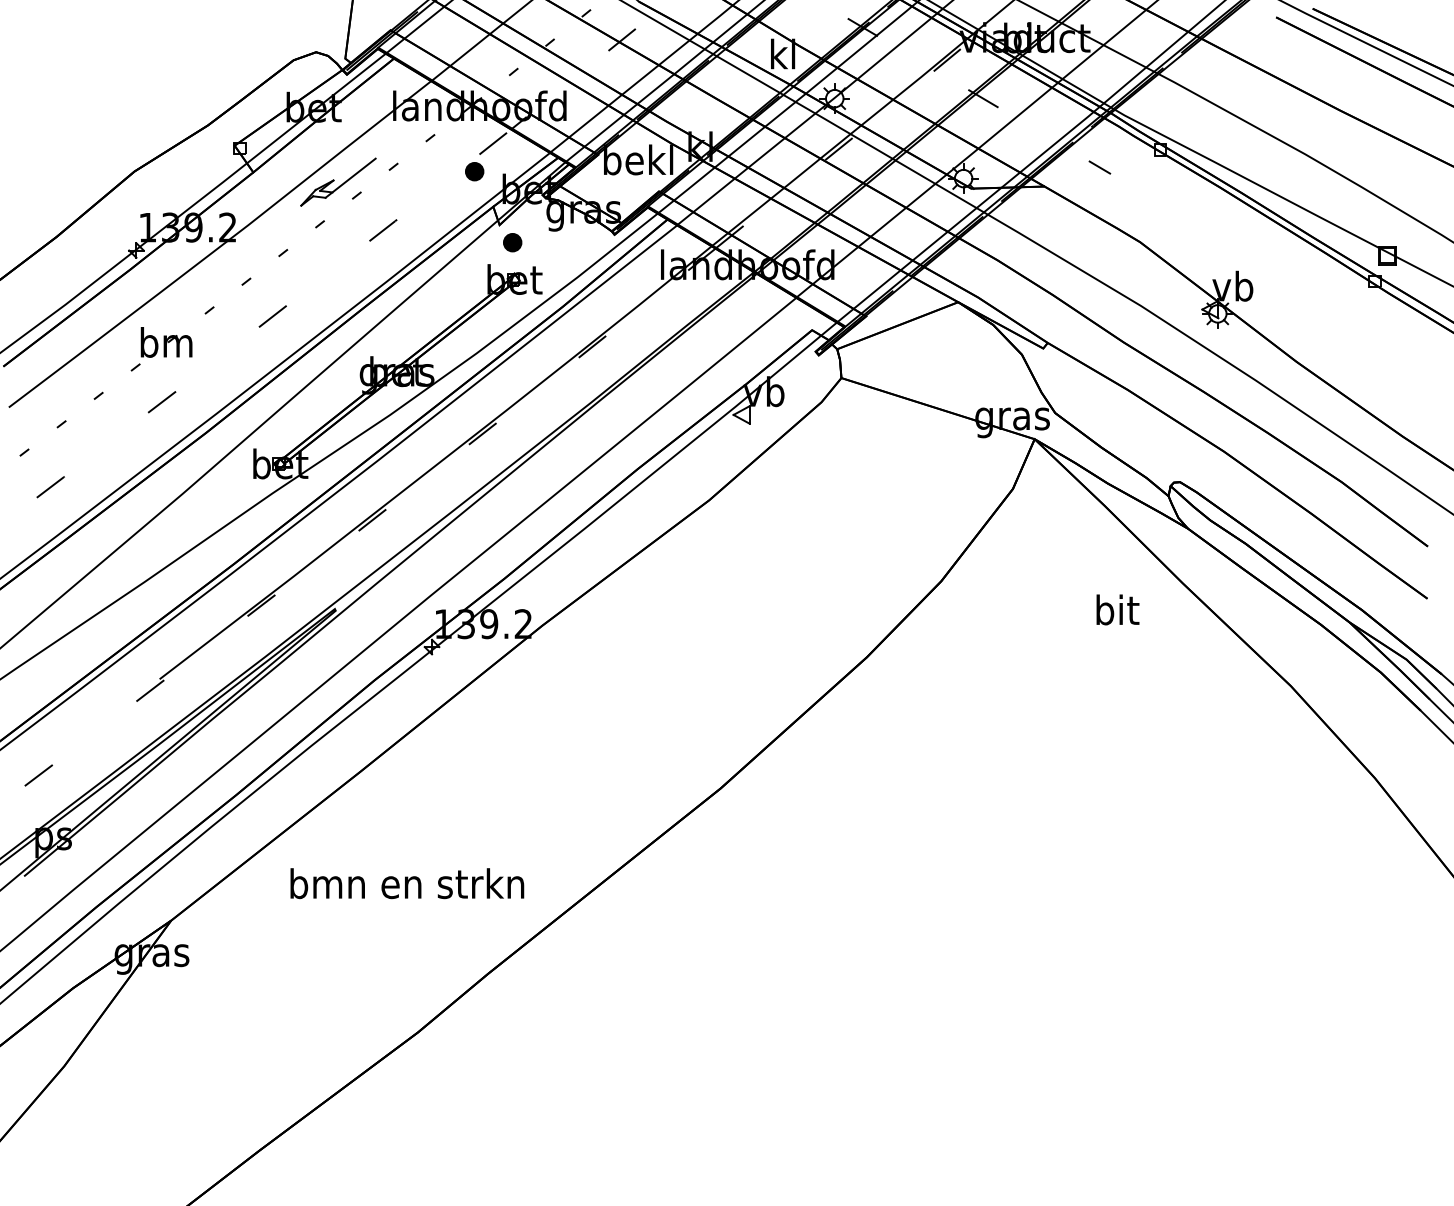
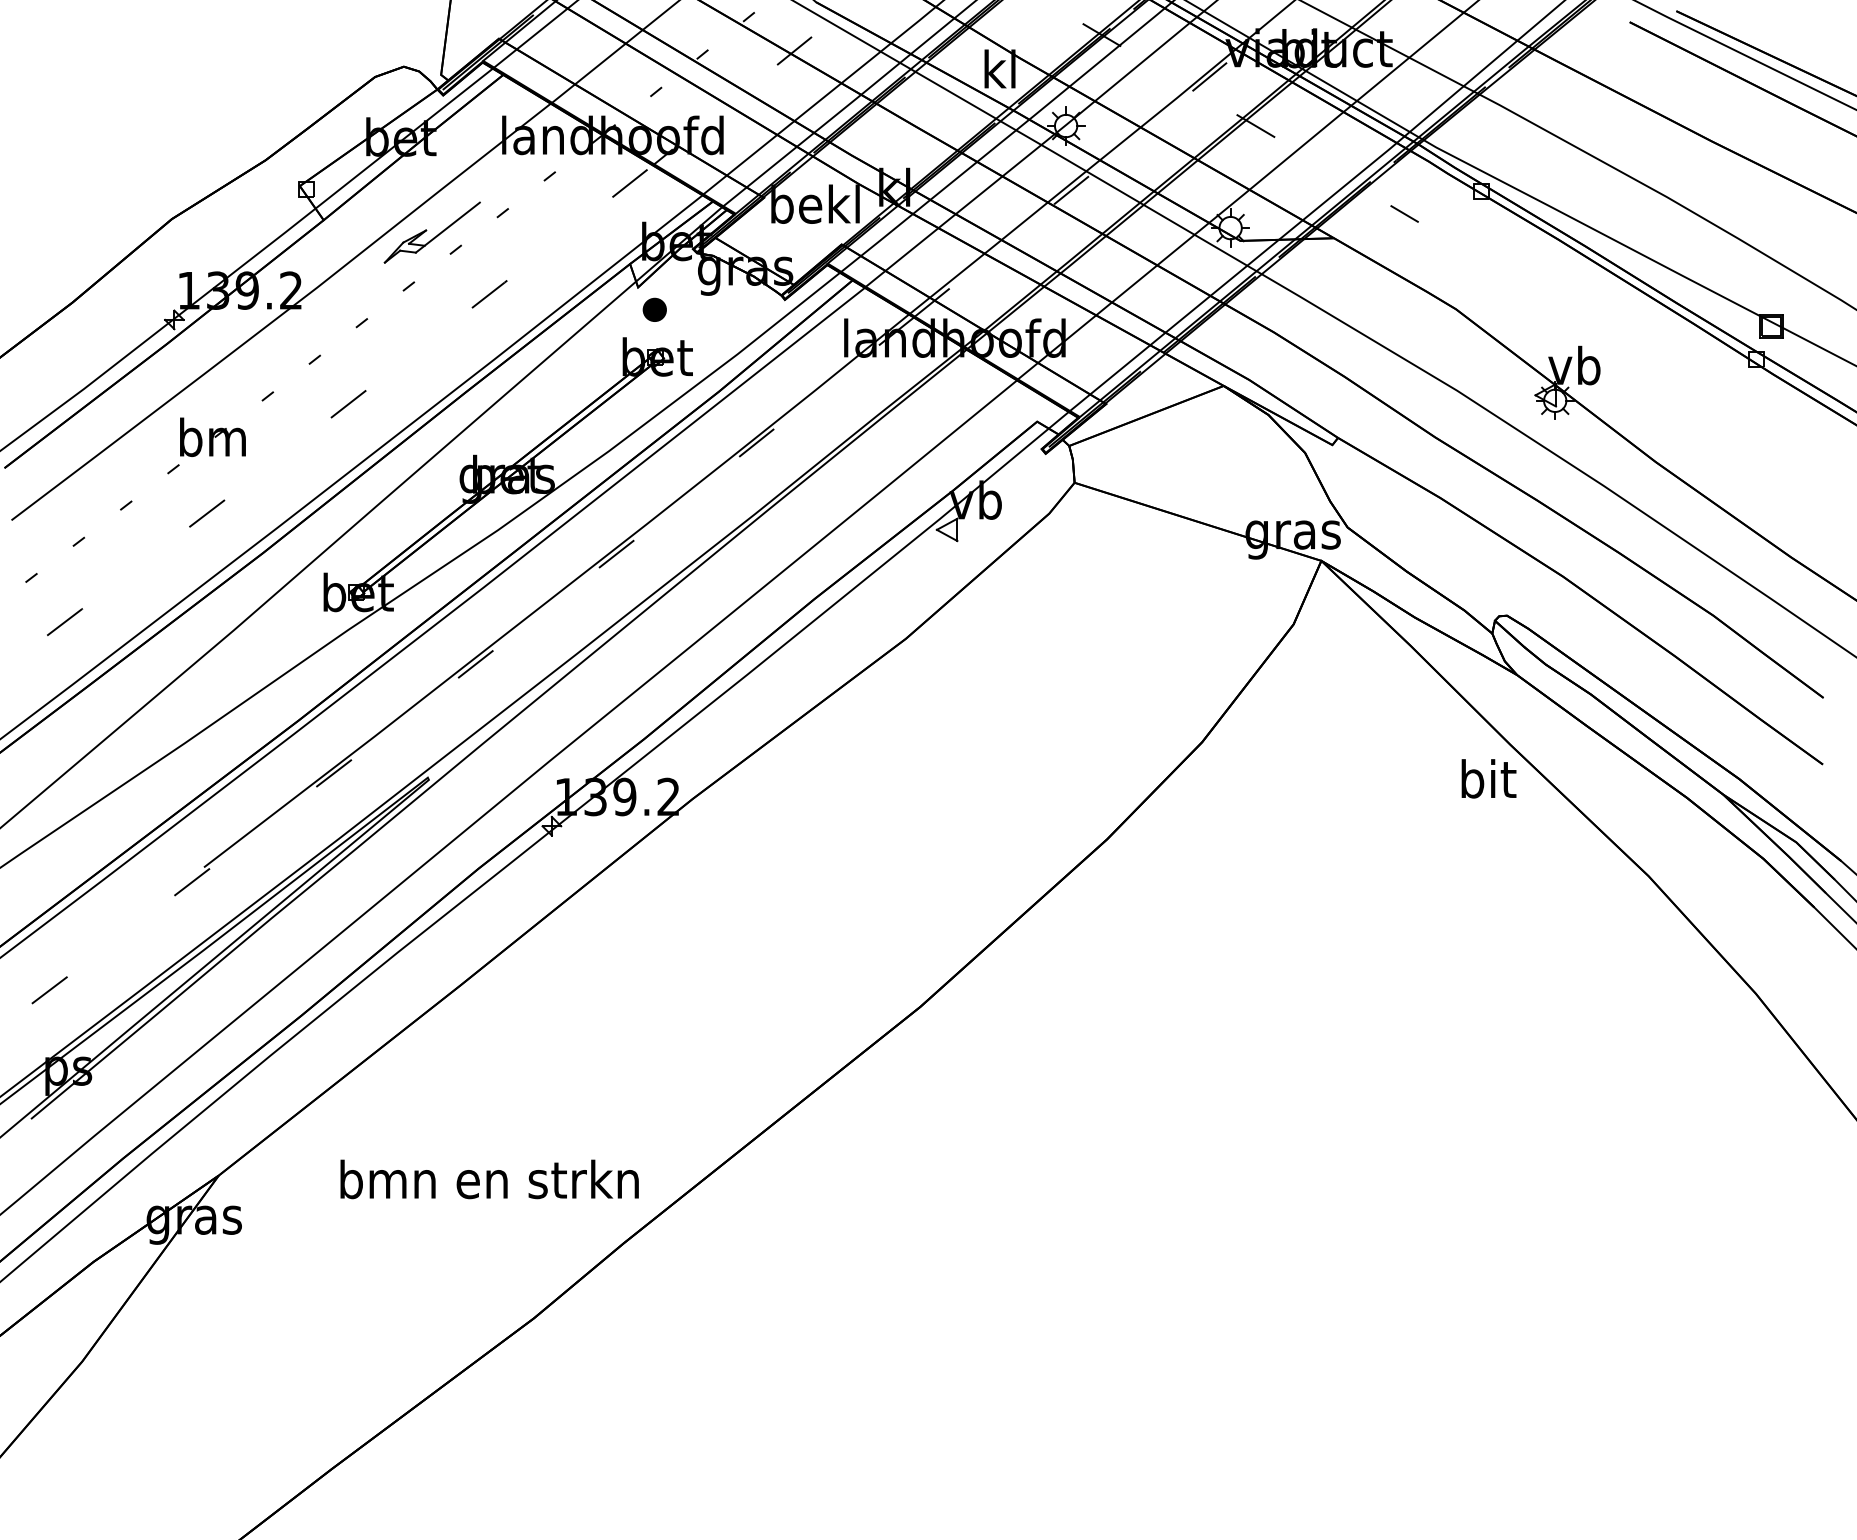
part: (474, 171) -> (606, 219), removed
text: (1117, 609) -> (1488, 778), moved
text: (407, 883) -> (489, 1179), moved

